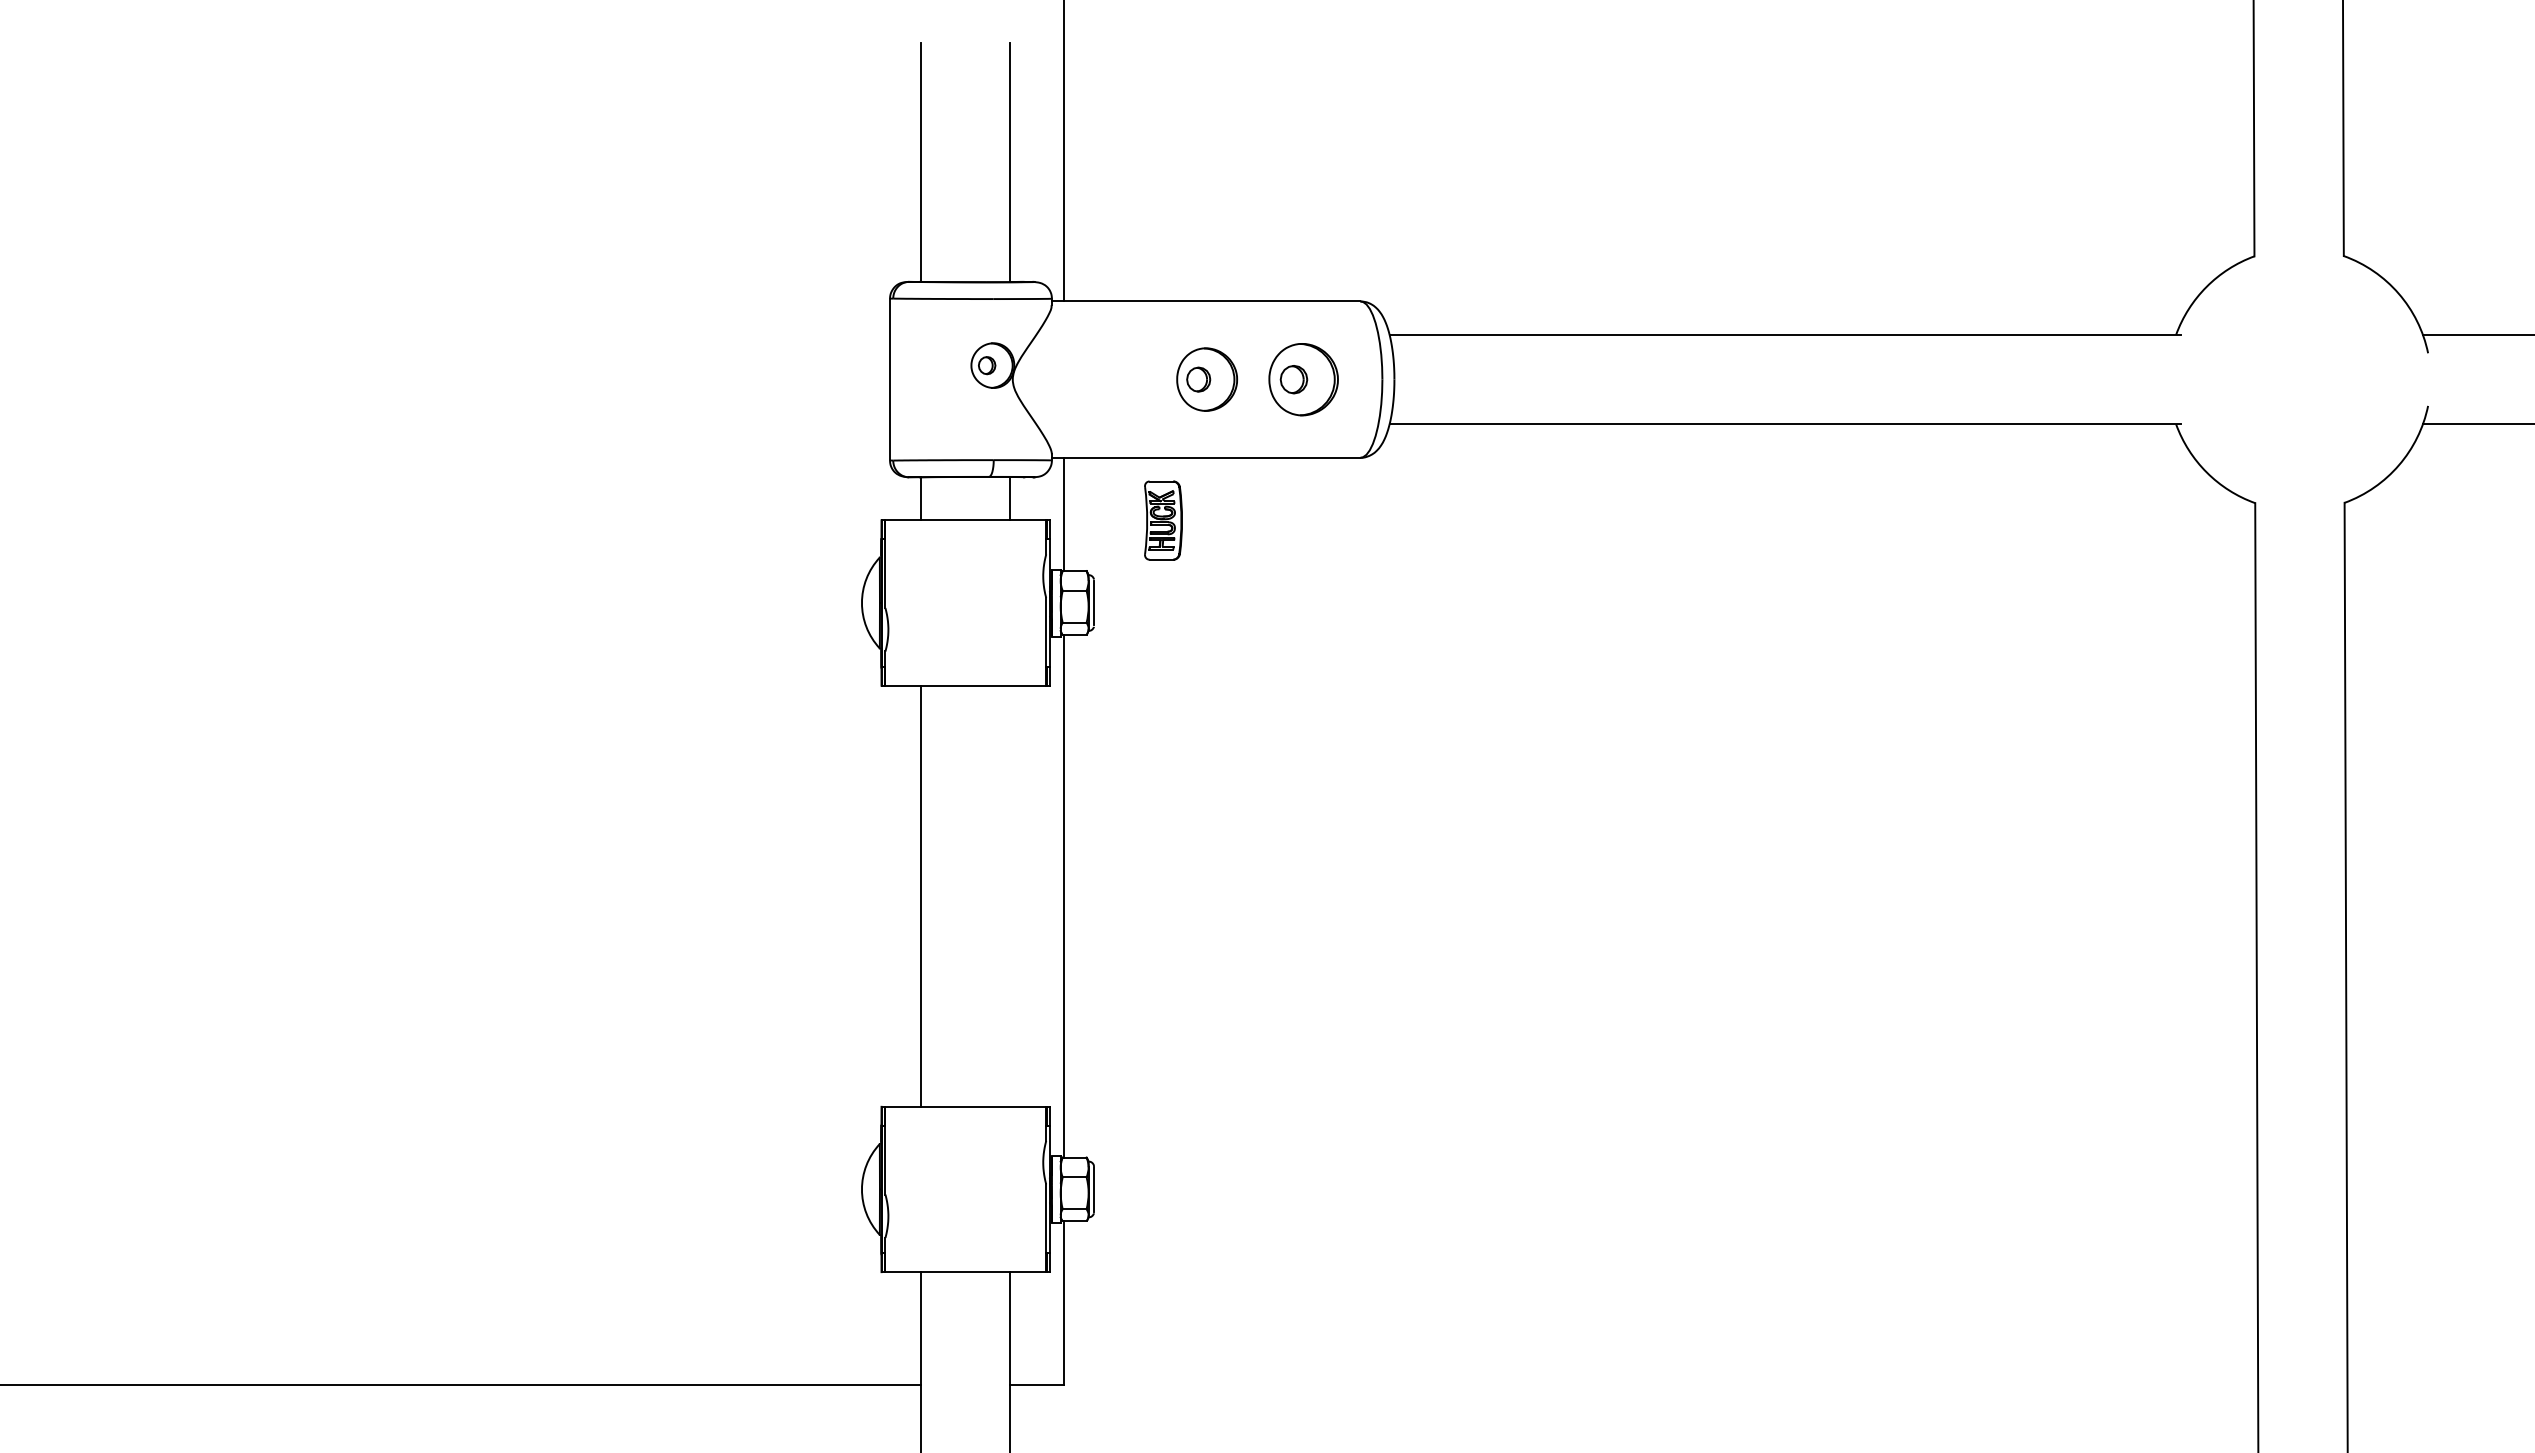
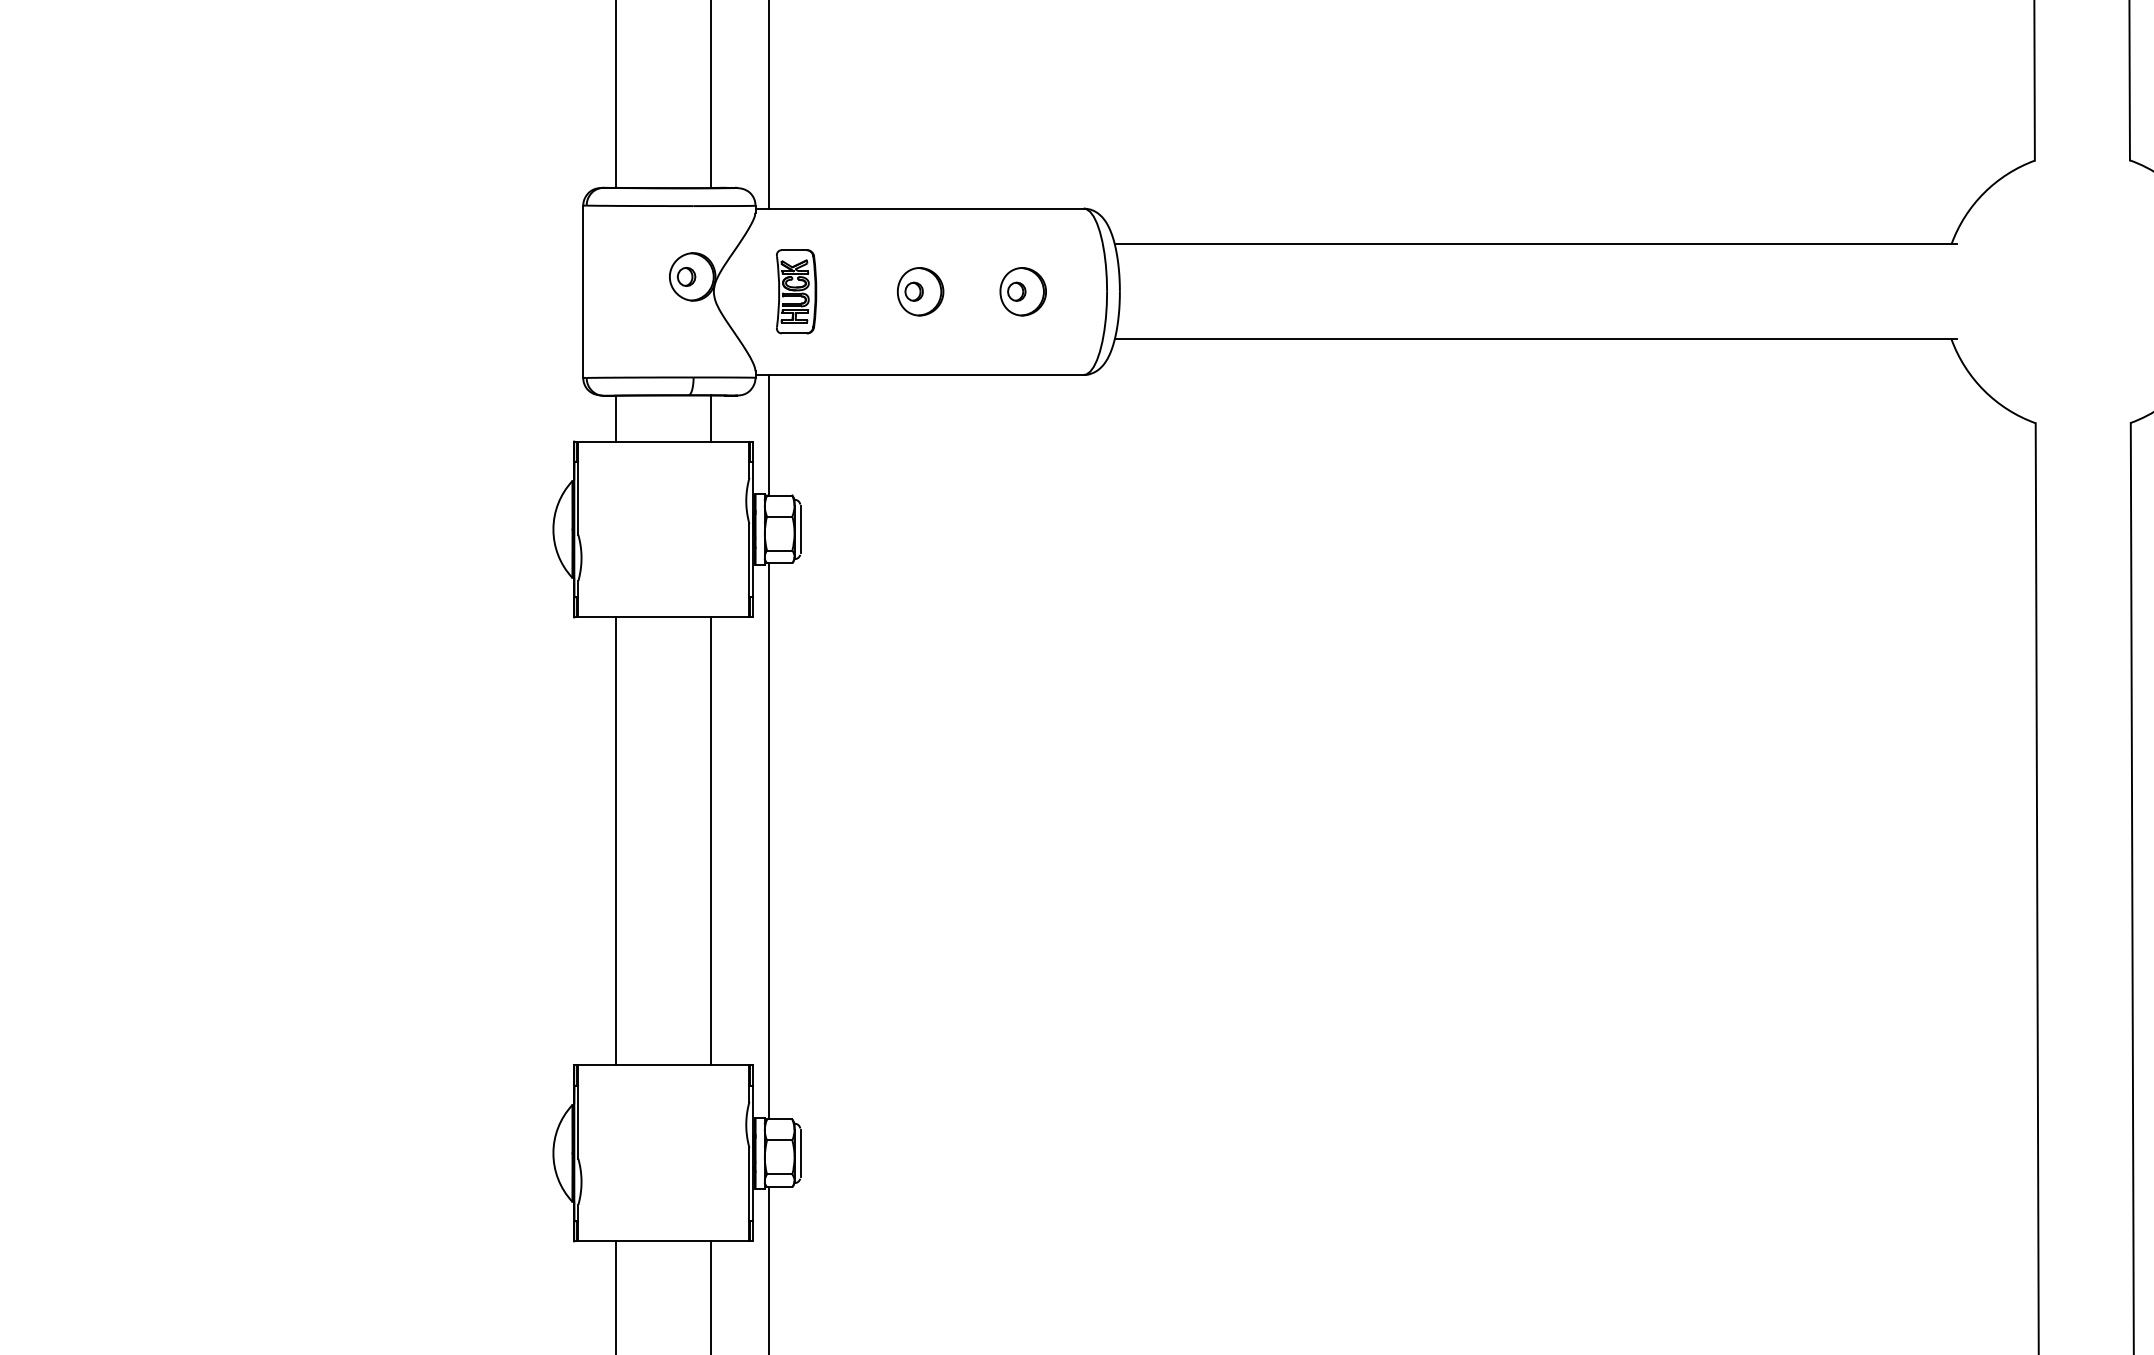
part: (1206, 379) -> (919, 291), size x0.71
part: (1303, 379) -> (1023, 291), size x0.62
part: (1163, 520) -> (796, 291), moved
line: (1010, 895) -> (711, 840), added

